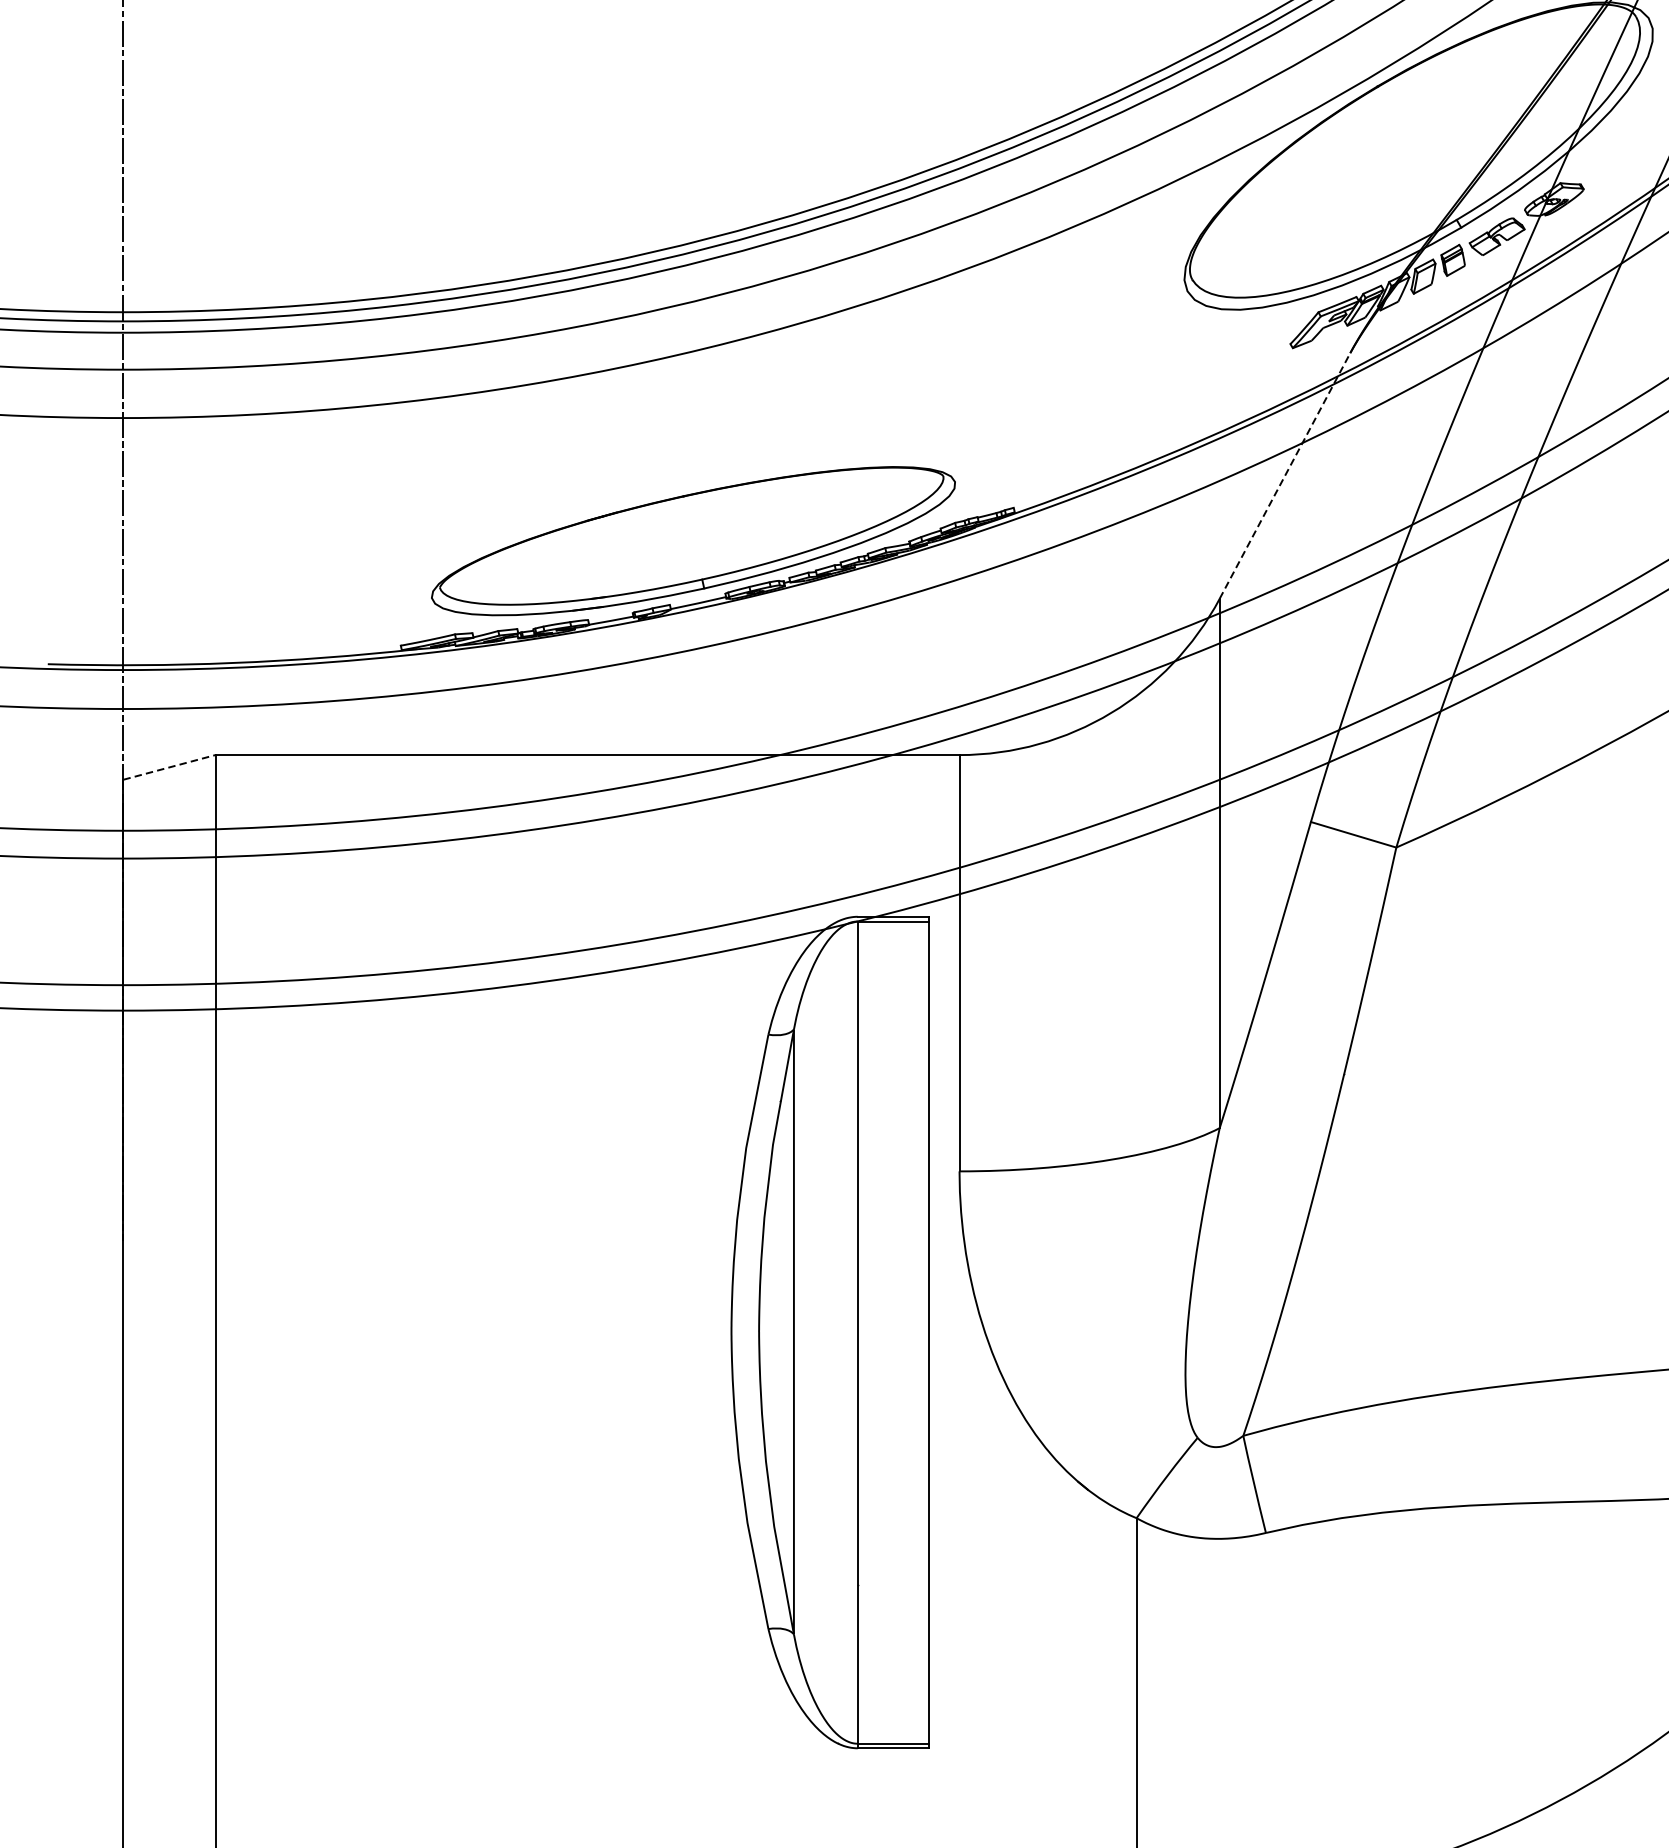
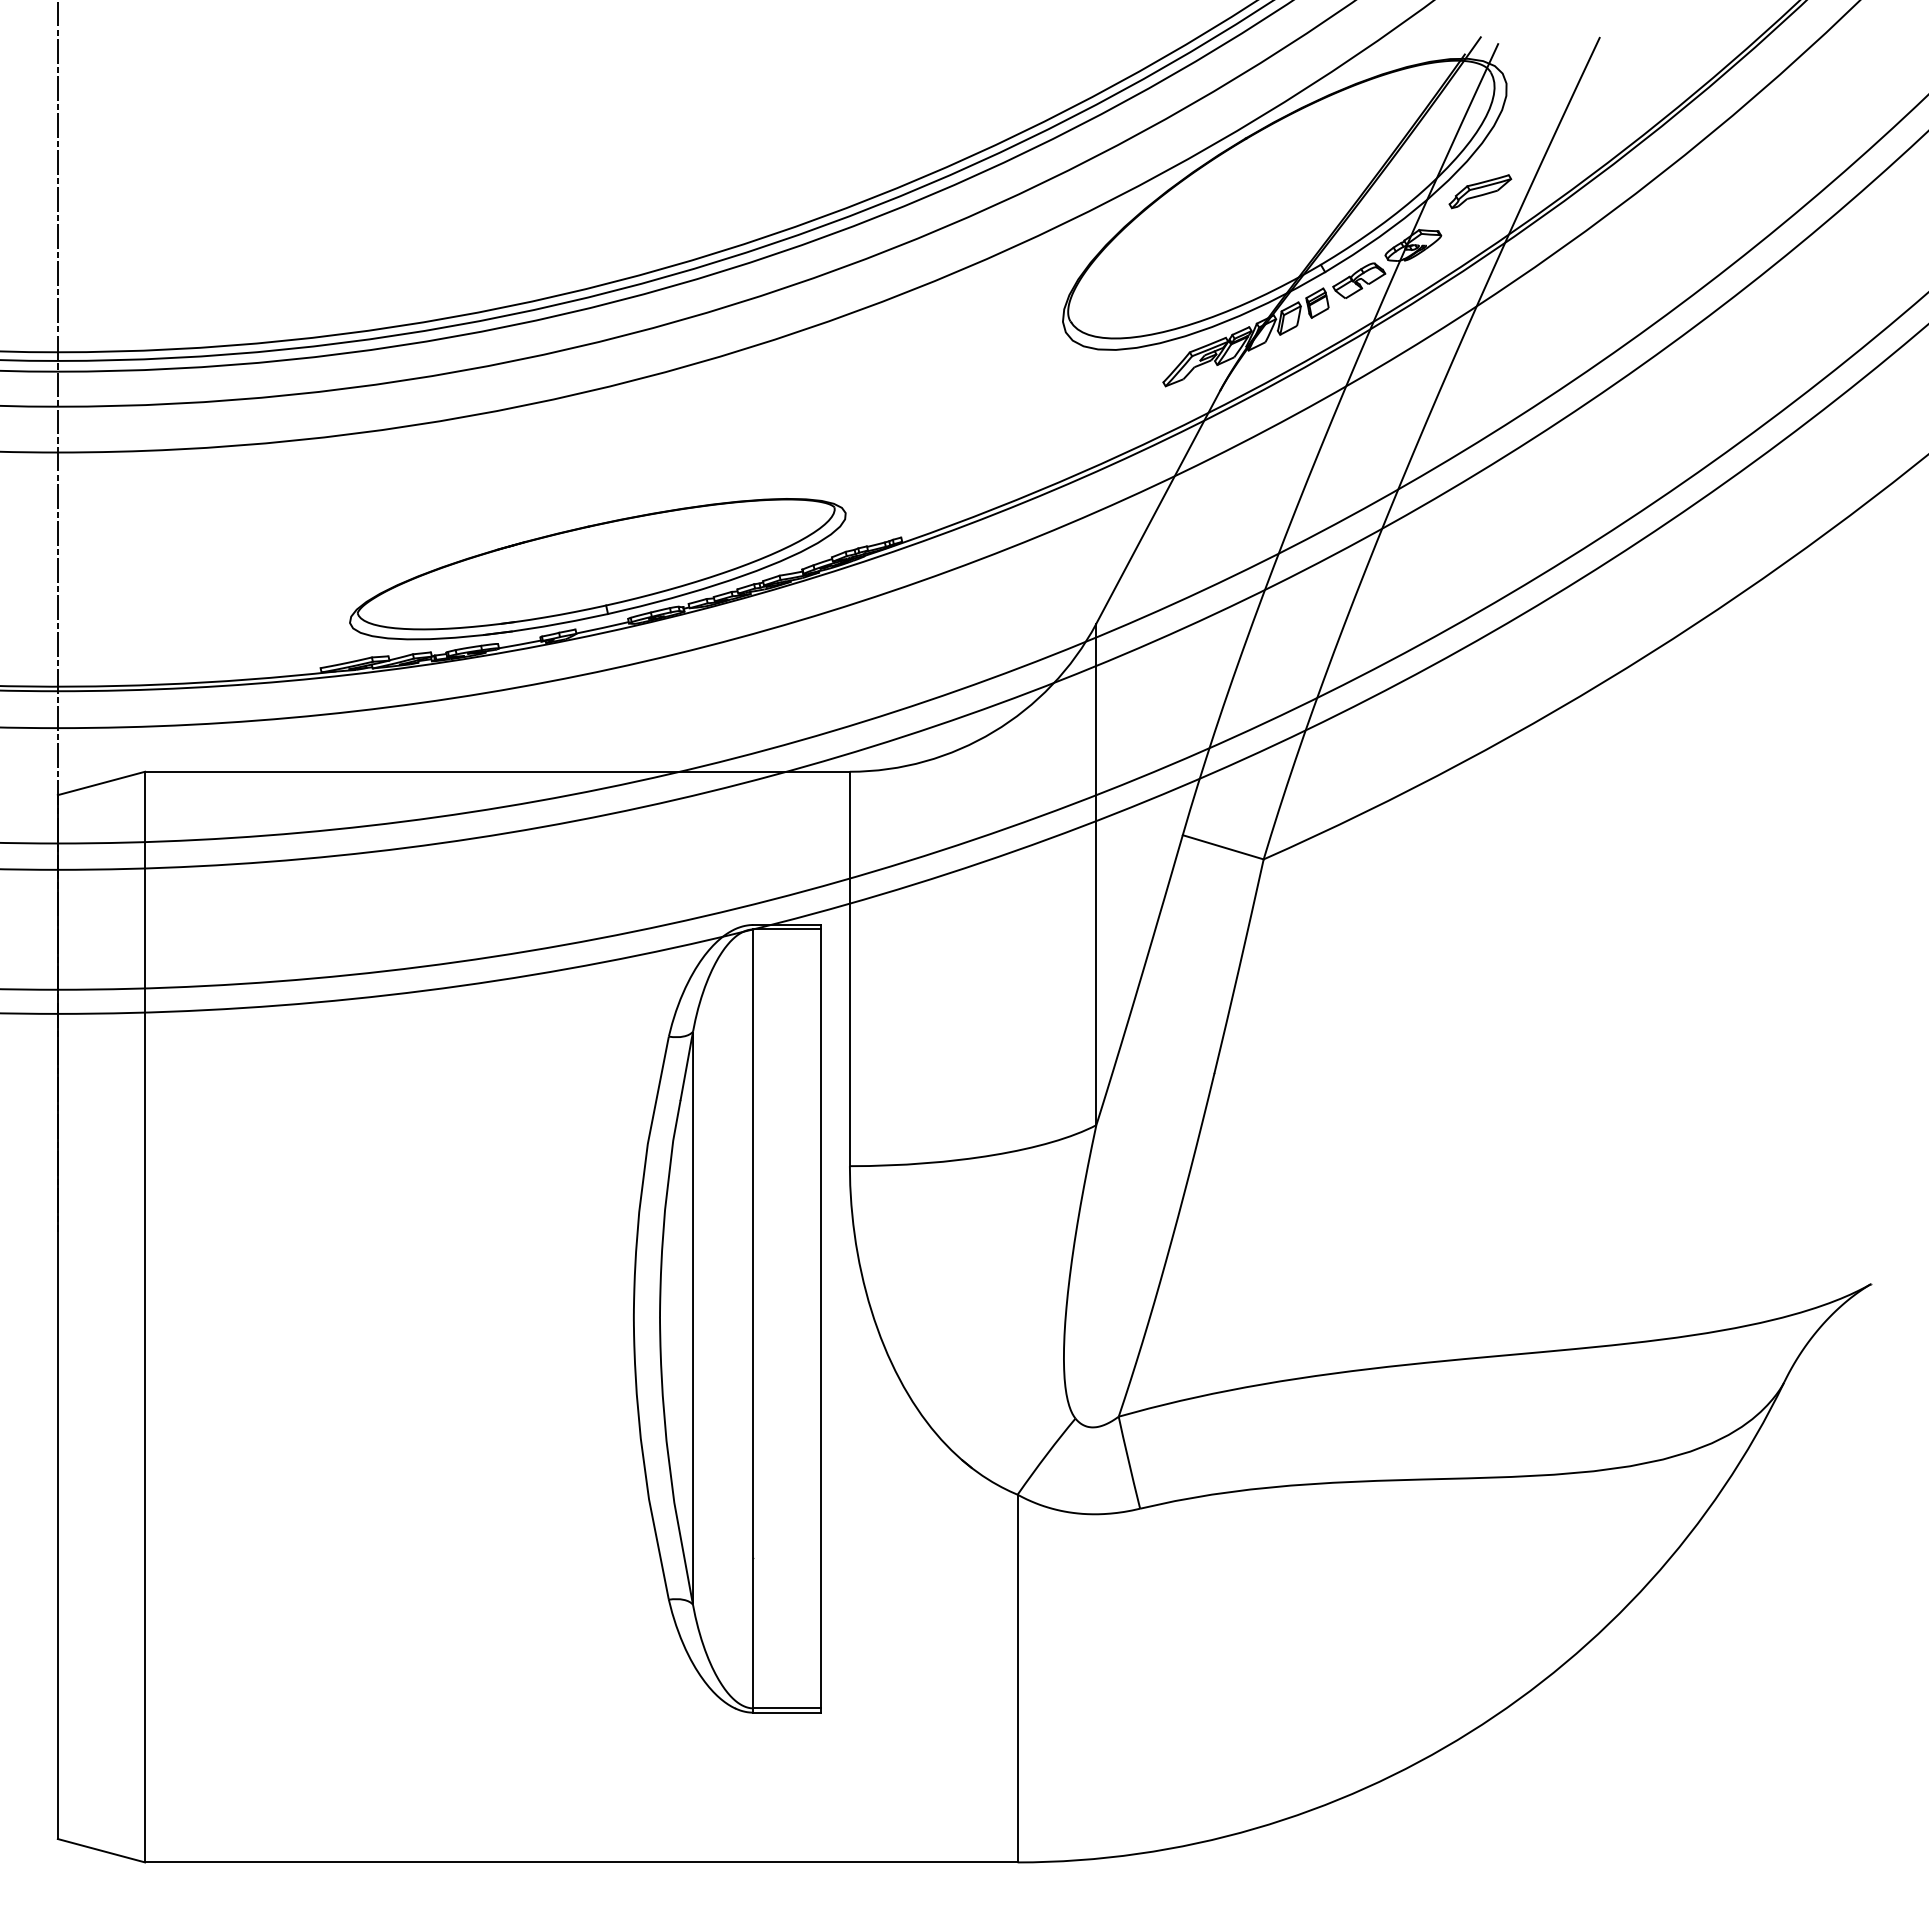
part: (1625, 142) -> (1480, 191), added
line: (1285, 476) -> (1158, 507), dashed -> solid
line: (169, 767) -> (101, 783), dashed -> solid

